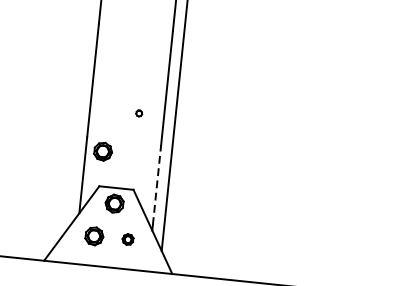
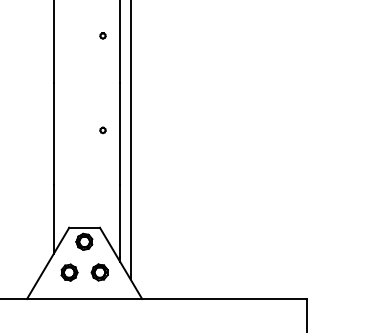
part: (138, 113) -> (102, 130), moved
part: (103, 151) -> (69, 196), removed
line: (157, 185) -> (120, 221), dashed -> solid
part: (127, 239) -> (99, 272), size x1.67

